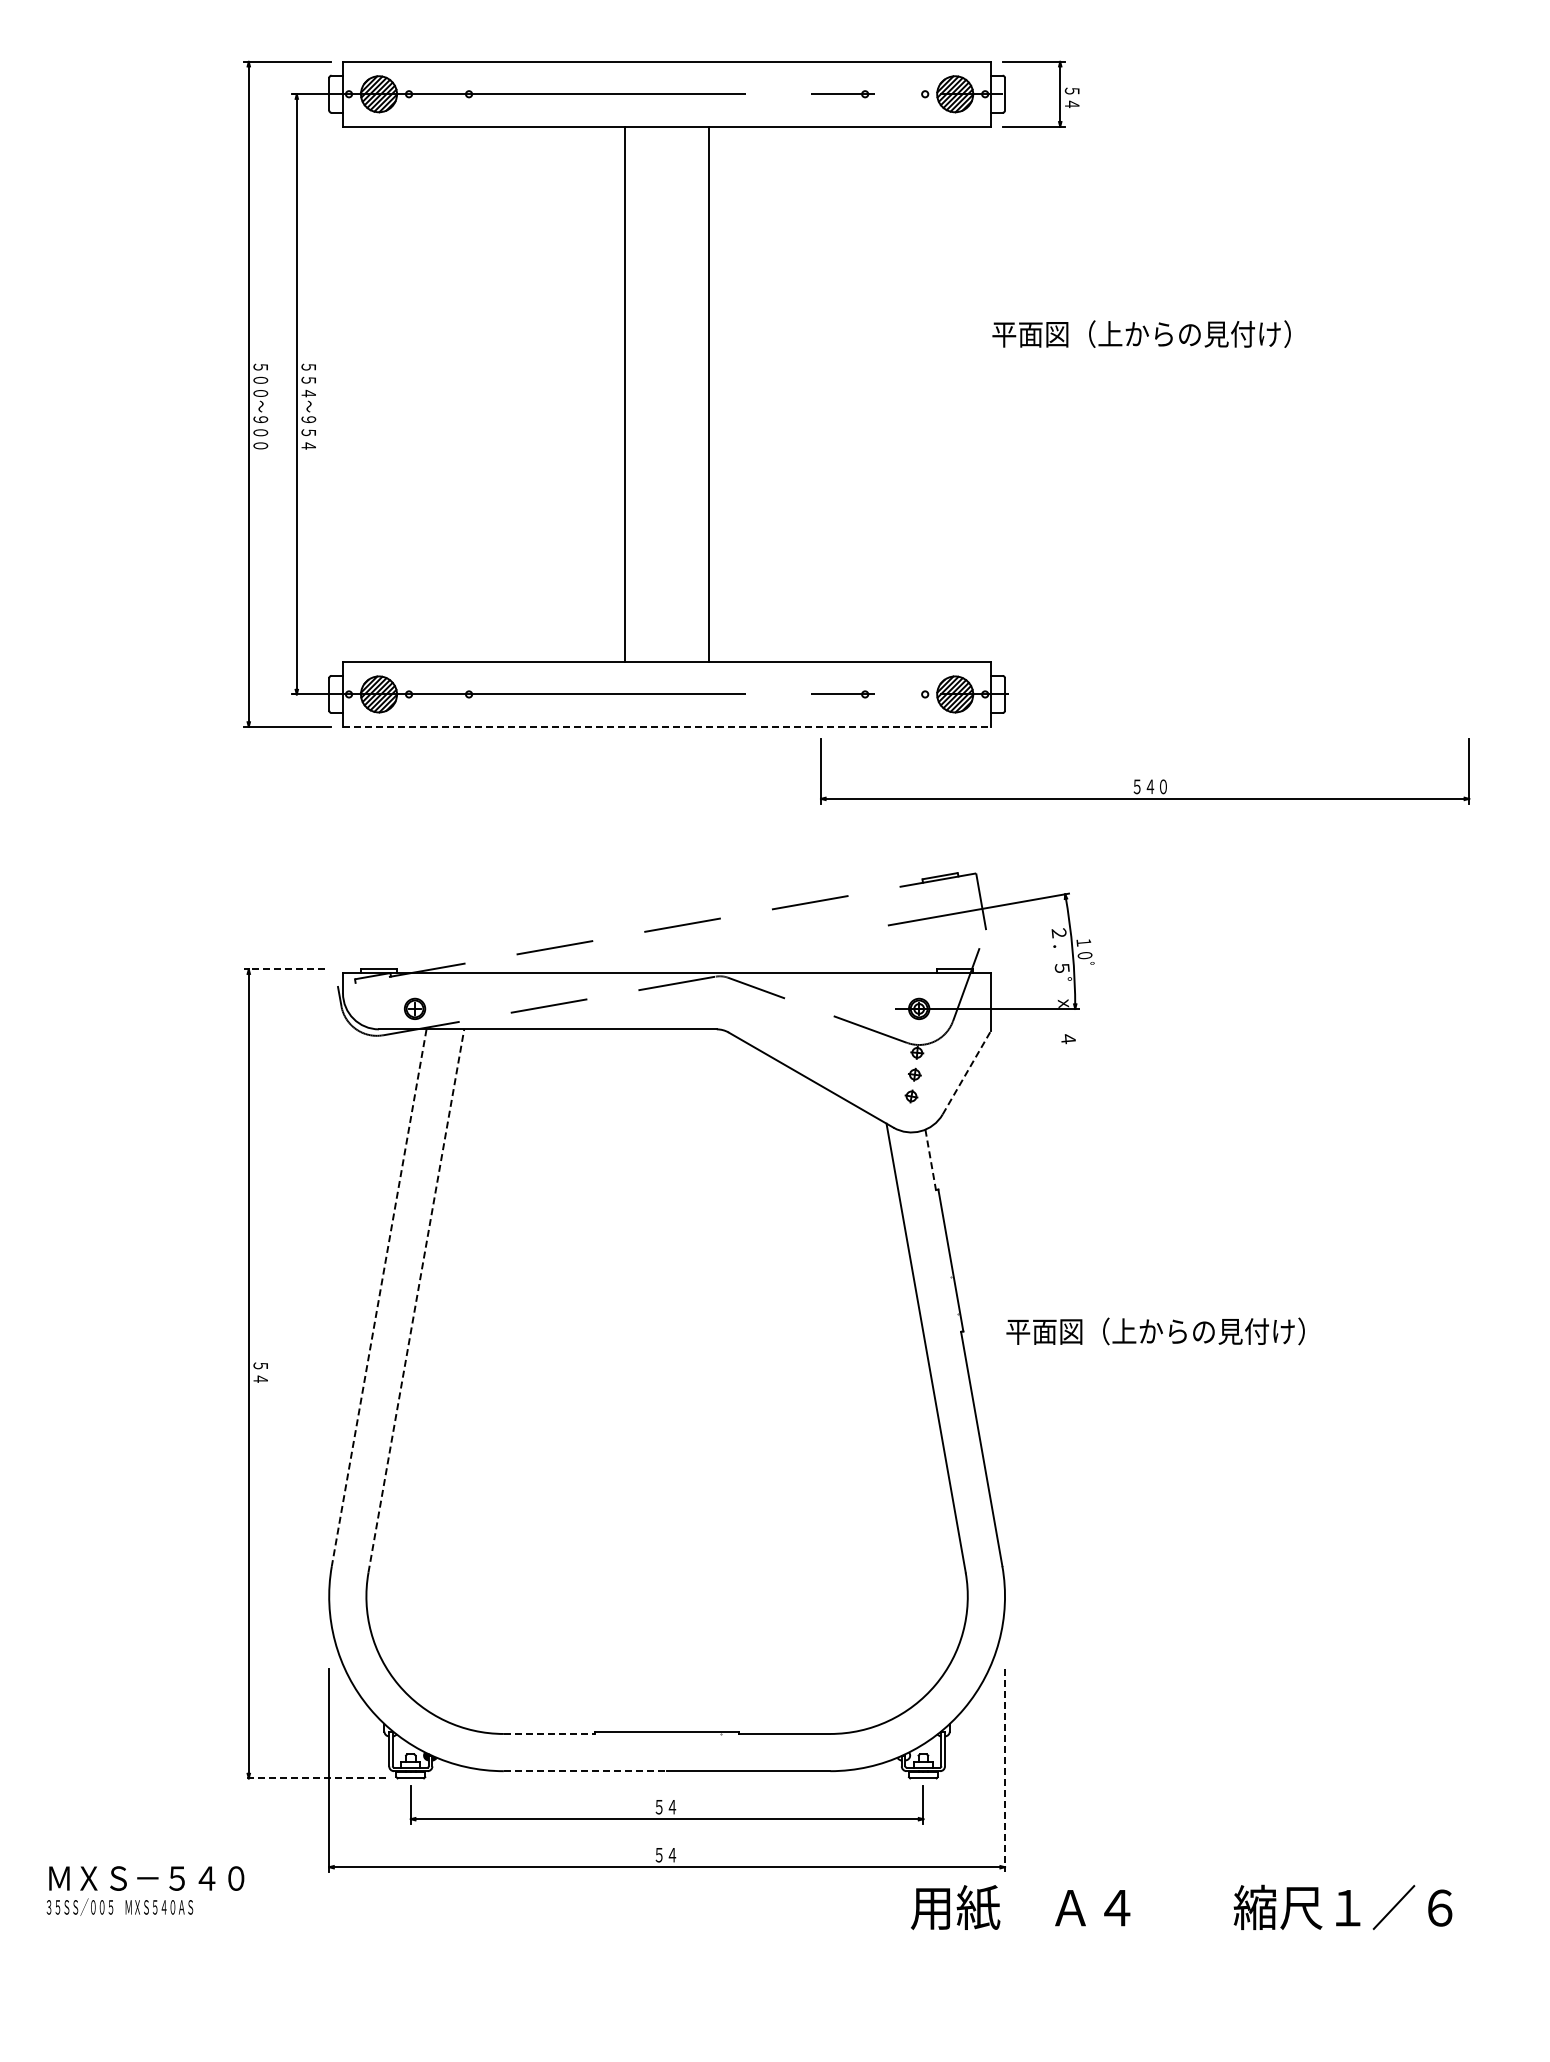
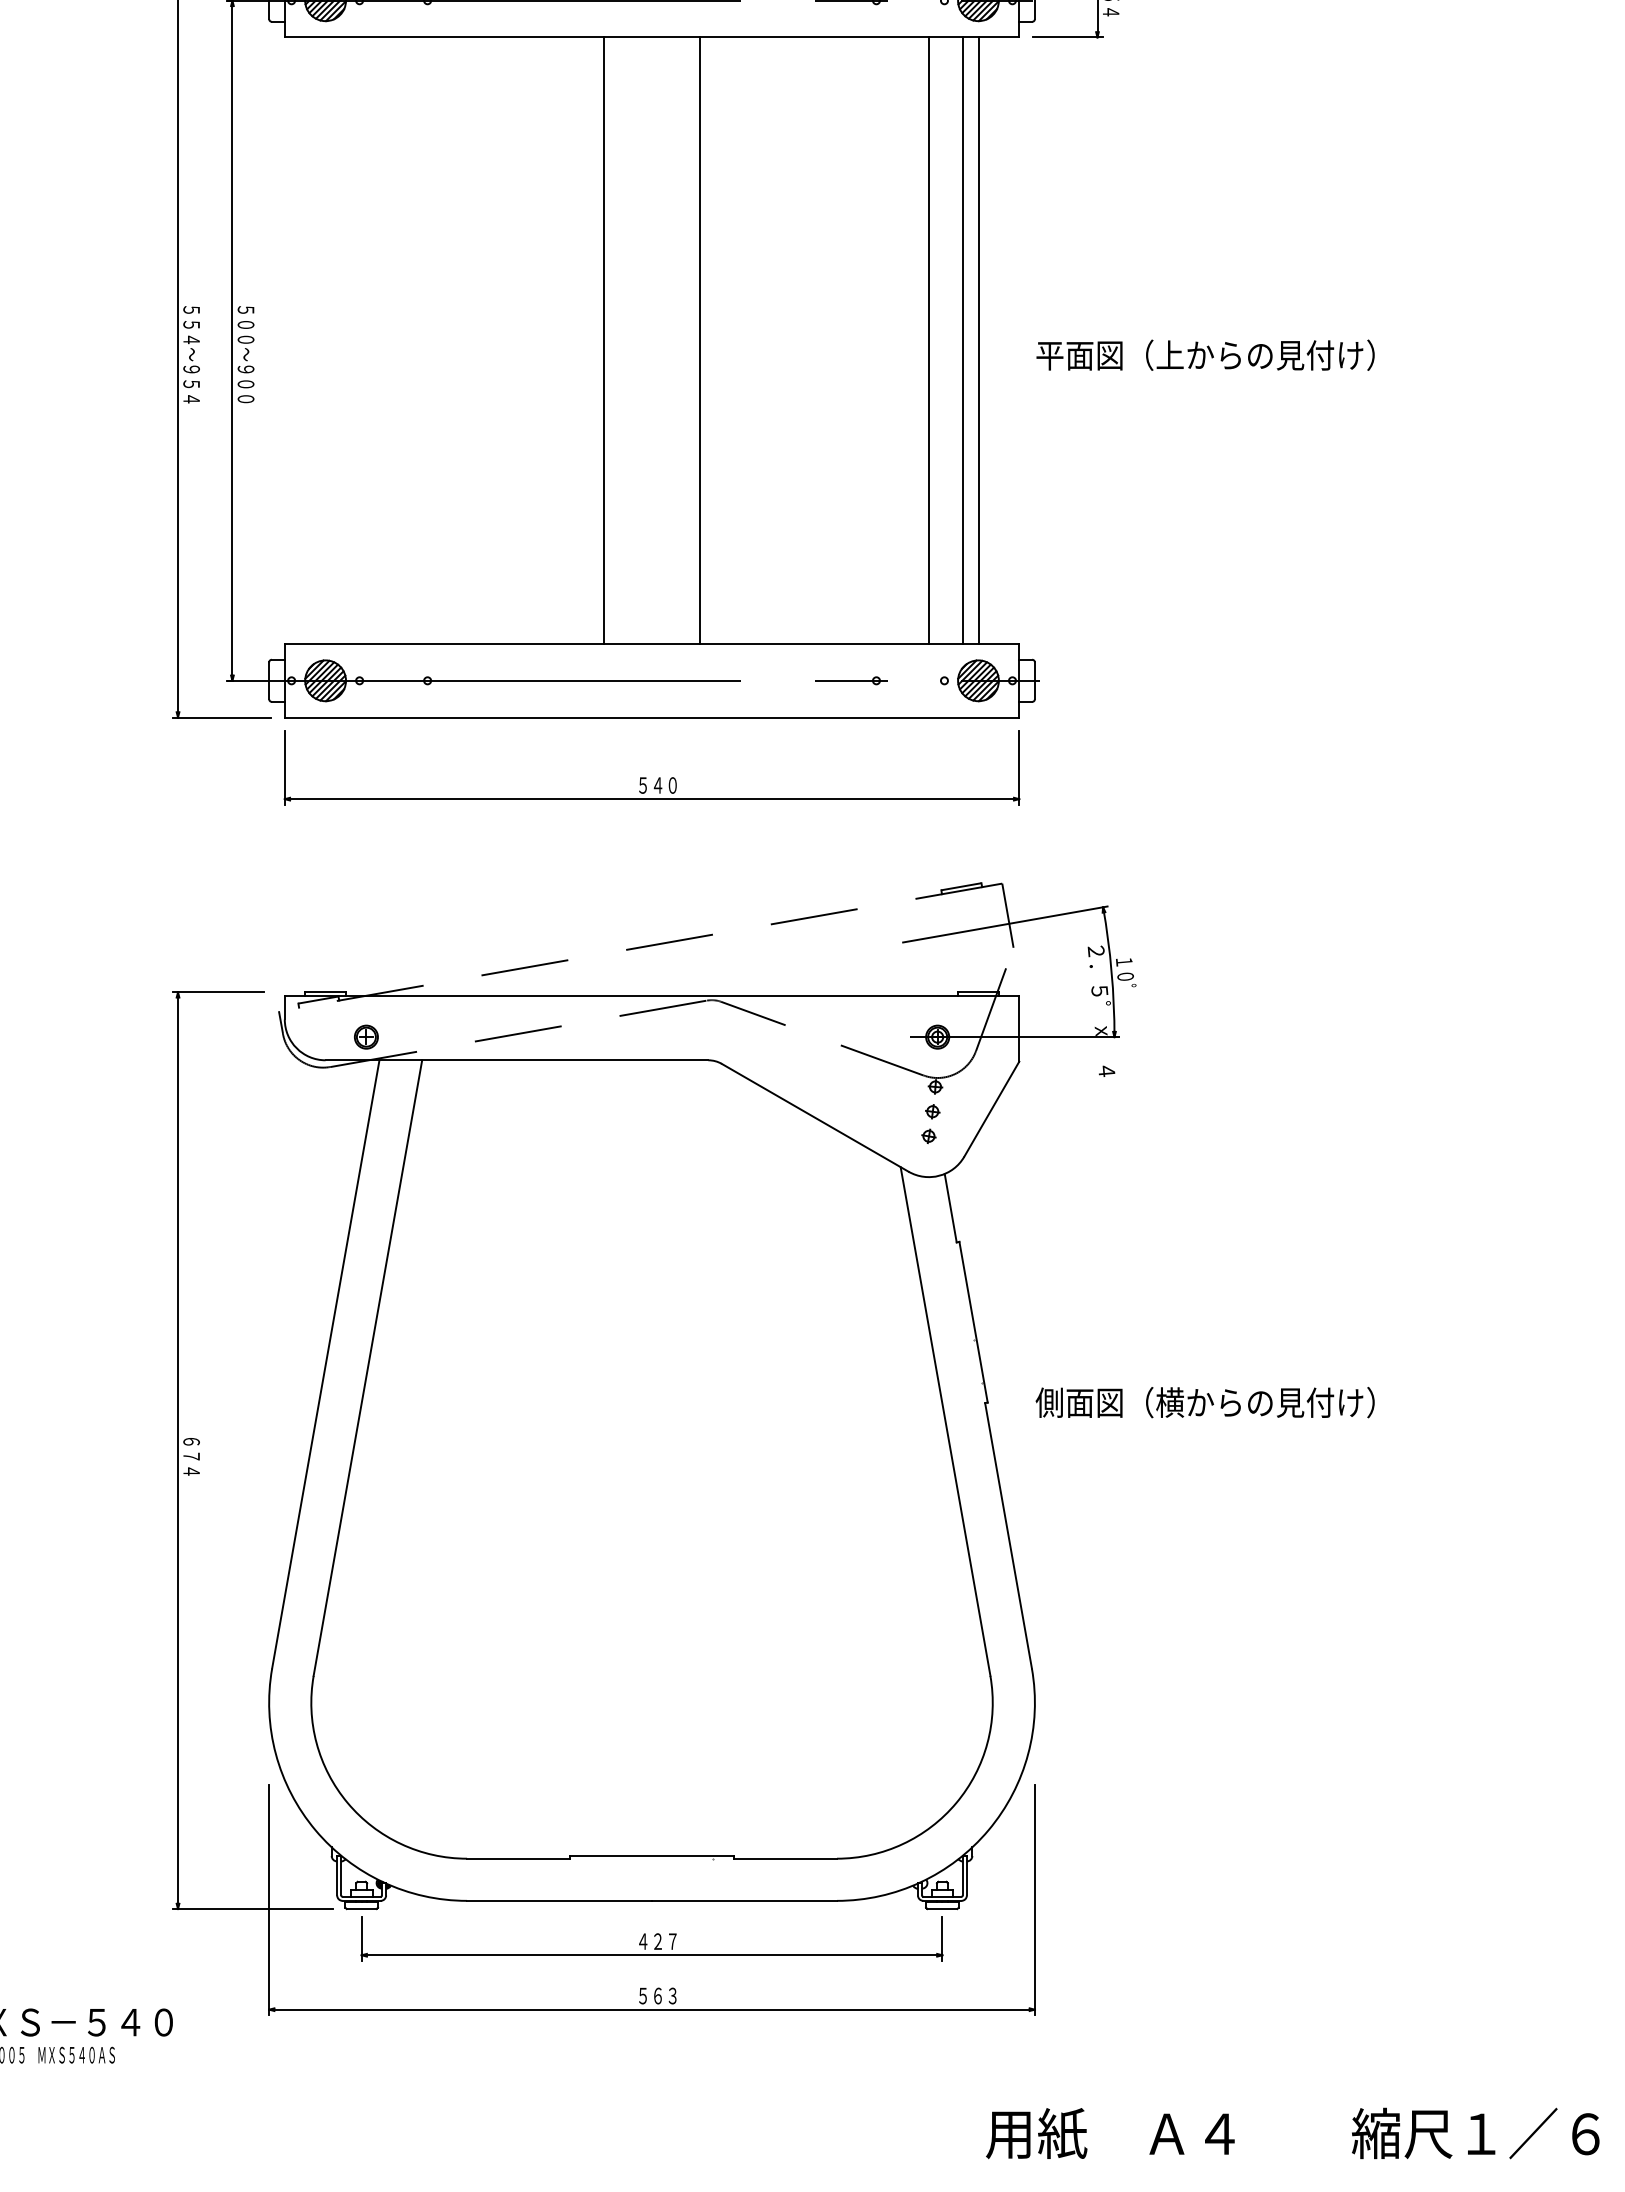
text: (1141, 333) -> (1205, 354), moved
line: (911, 394) -> (928, 340), added
line: (941, 394) -> (962, 340), added
line: (955, 394) -> (978, 340), added
text: (260, 412) -> (191, 361), ５００～９００ -> ５５４～９５４
text: (308, 412) -> (245, 361), ５５４～９５４ -> ５００～９００
line: (667, 726) -> (652, 717), dashed -> solid
part: (1139, 779) -> (645, 777), moved
line: (284, 969) -> (218, 992), dashed -> solid
line: (967, 1072) -> (992, 1109), dashed -> solid
line: (930, 1159) -> (950, 1207), dashed -> solid
line: (379, 1297) -> (326, 1364), dashed -> solid
line: (416, 1301) -> (368, 1368), dashed -> solid
text: (1070, 1330) -> (1109, 1401), 平面図（上からの見付け） -> 側面図（横からの見付け）
text: (260, 1378) -> (191, 1455), ５４ -> ６７４
line: (549, 1733) -> (518, 1858), dashed -> solid
line: (1005, 1770) -> (1035, 1900), dashed -> solid
line: (585, 1771) -> (559, 1901), dashed -> solid
line: (314, 1778) -> (252, 1909), dashed -> solid
text: (671, 1806) -> (657, 1940), ５４ -> ４２７
text: (678, 1854) -> (664, 1995), ５４ -> ５６３
text: (1181, 1906) -> (1292, 2132), moved

